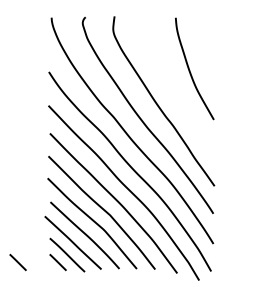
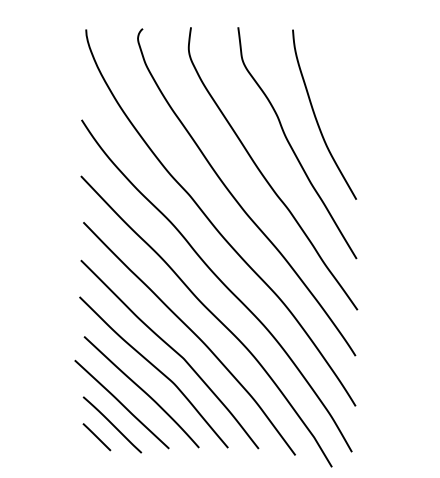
curve: (175, 87) -> (292, 145), added
line: (17, 262) -> (29, 437), removed

